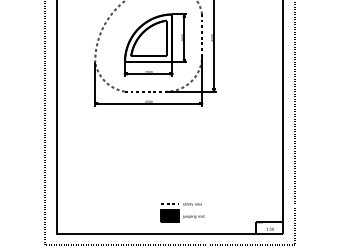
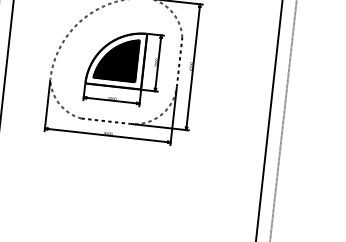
hatch: (148, 38) -> (116, 59), added

